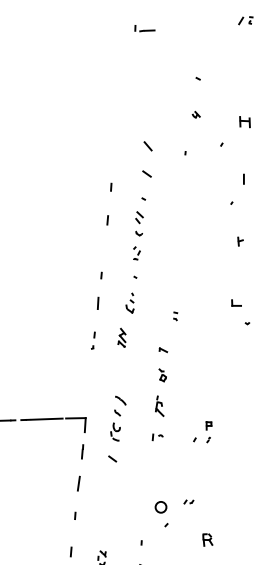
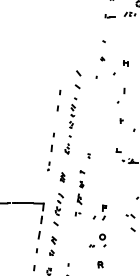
part: (143, 28) -> (109, 16), moved
part: (121, 337) -> (62, 177), moved
part: (201, 432) -> (99, 212), size x1.43
part: (106, 503) -> (52, 245), added
part: (161, 514) -> (102, 240), moved

